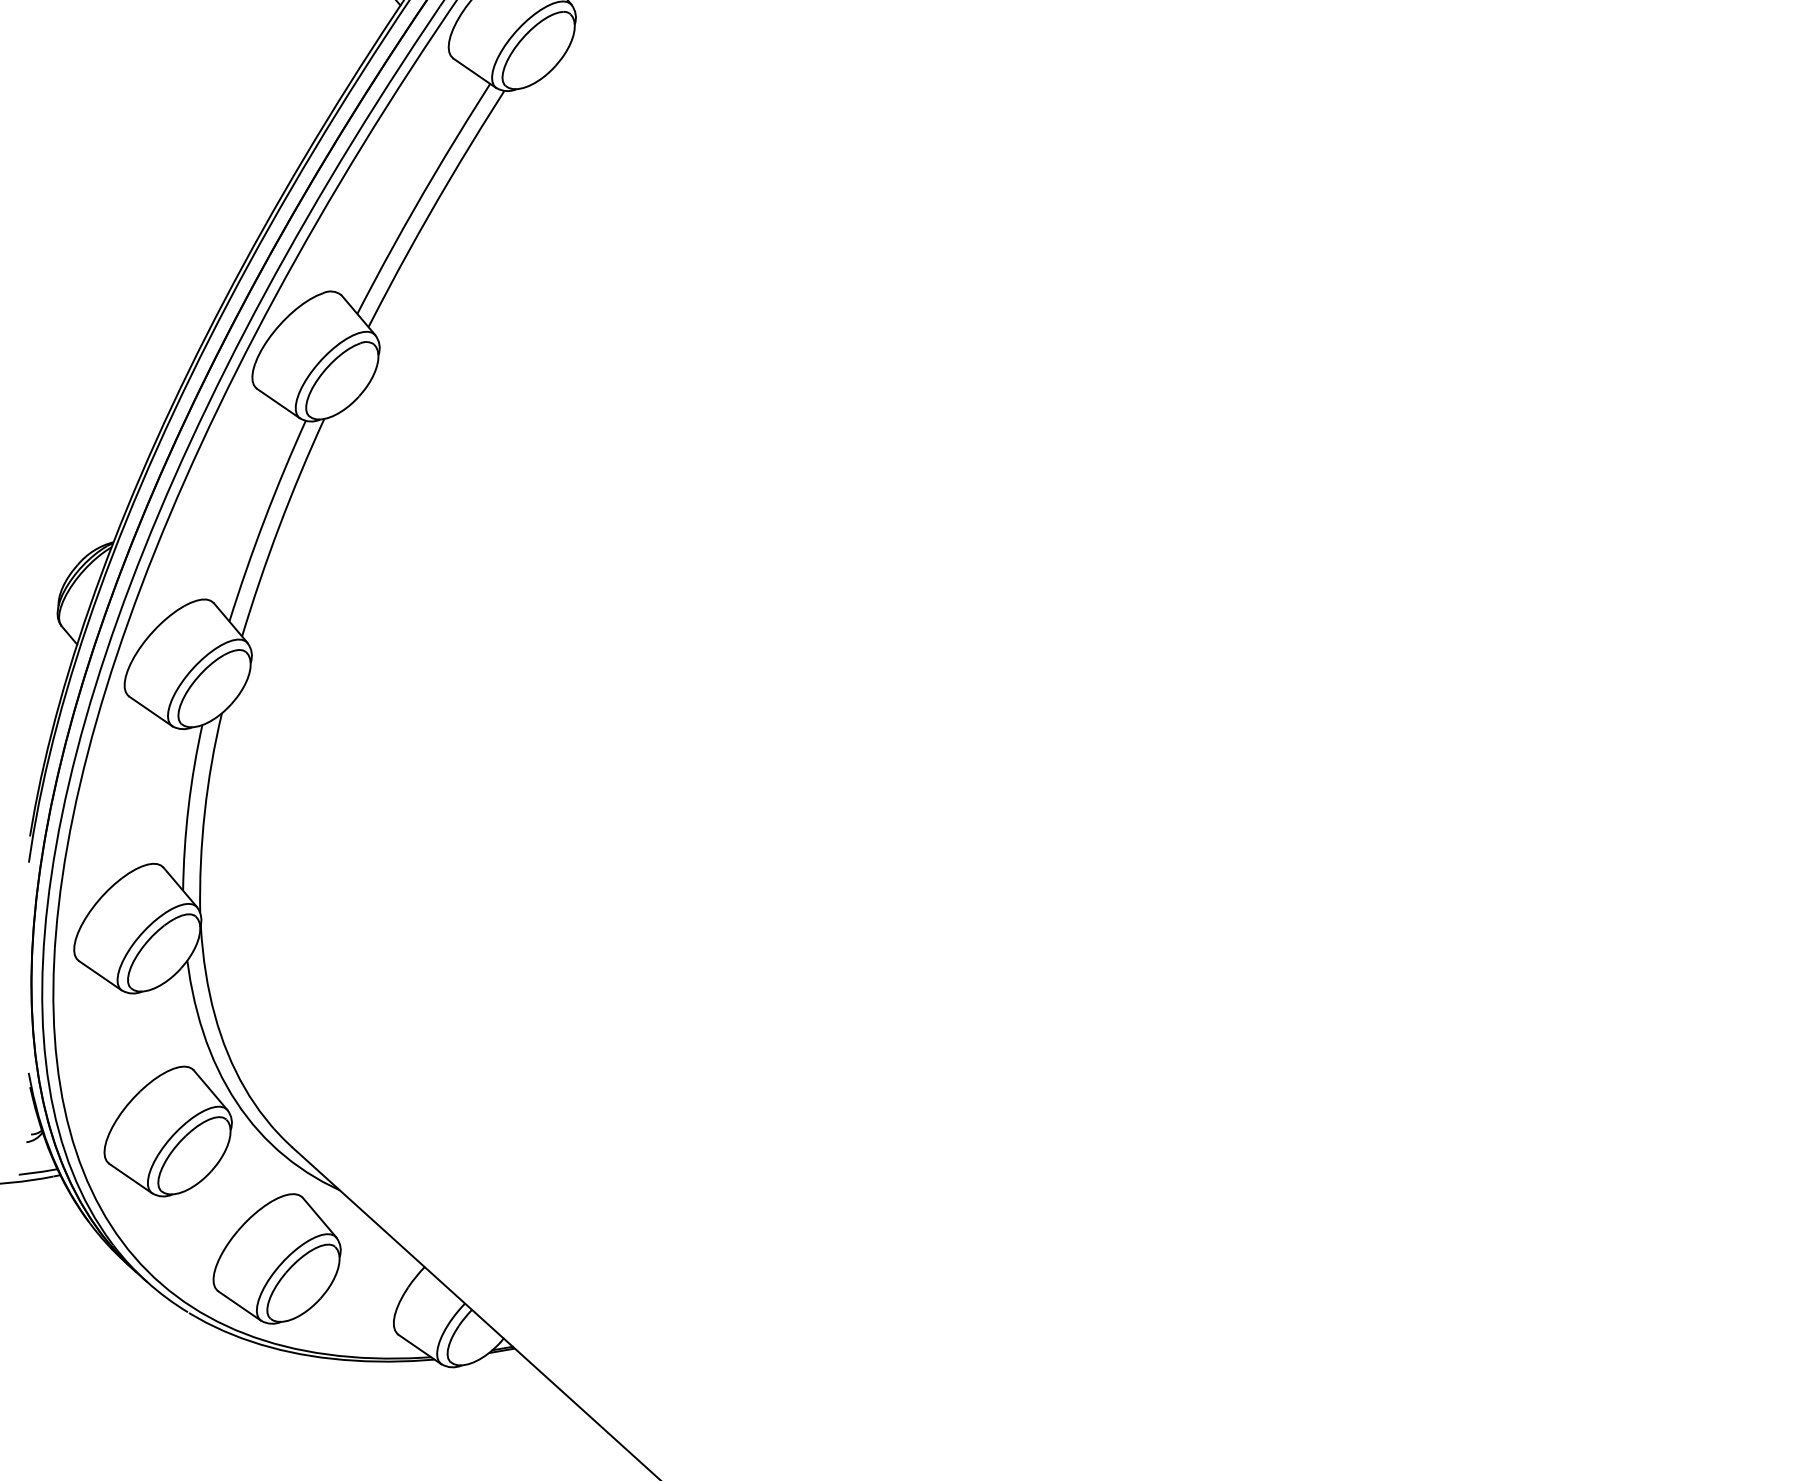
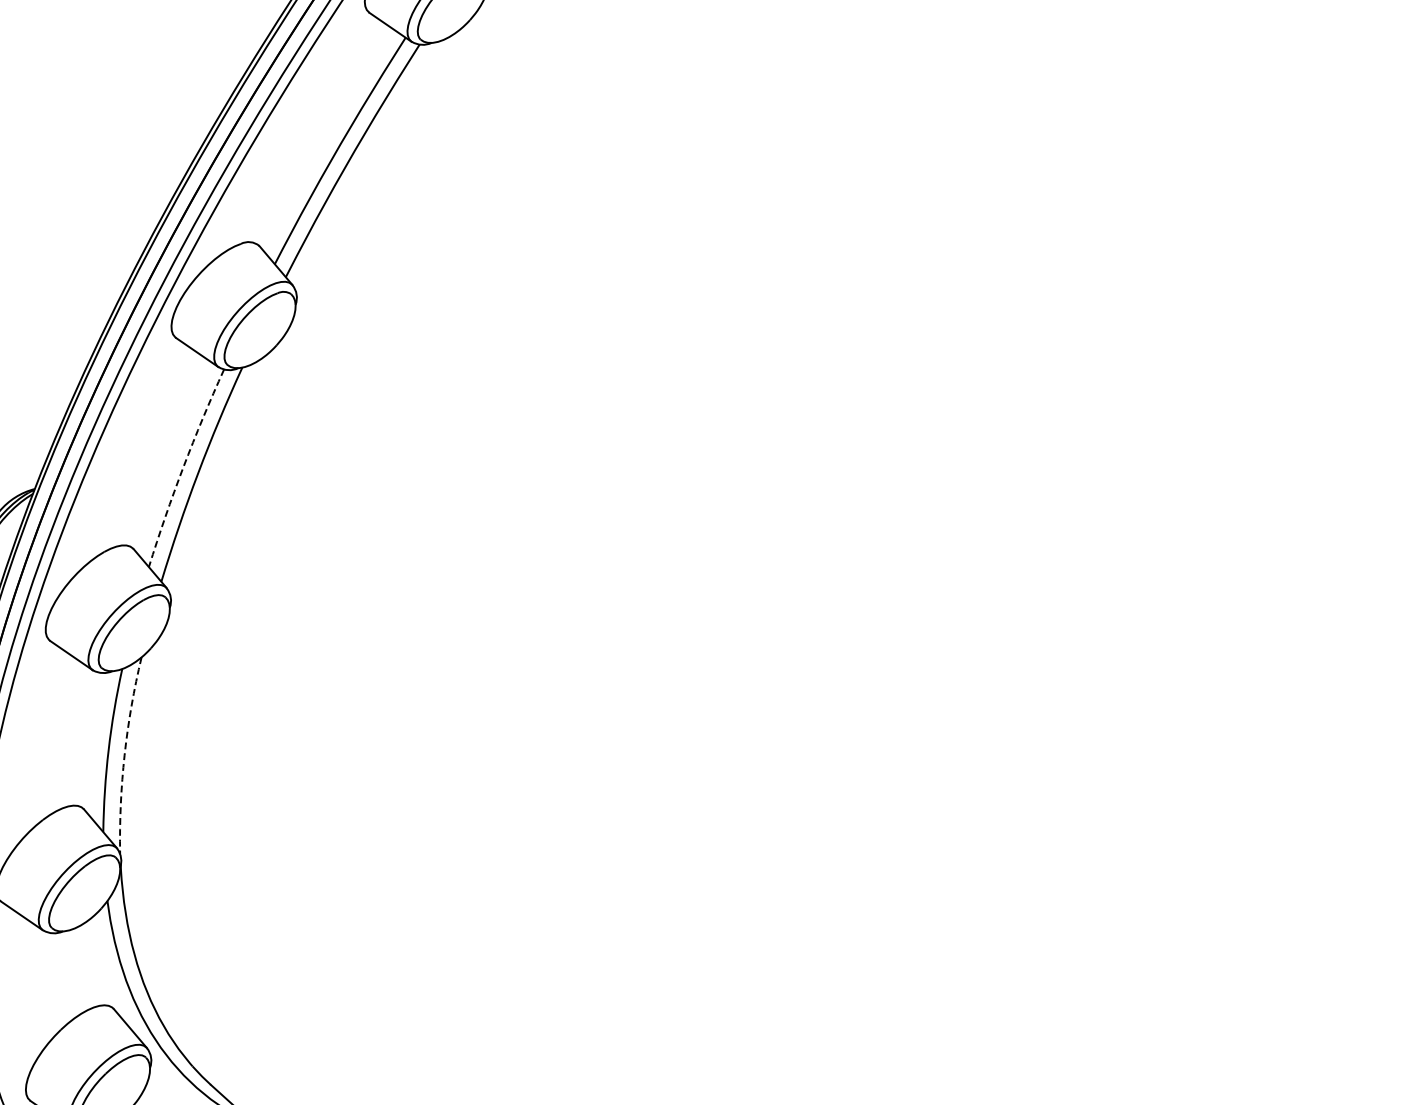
arc: (264, 520) -> (183, 467), solid -> dashed
arc: (204, 812) -> (124, 755), solid -> dashed

